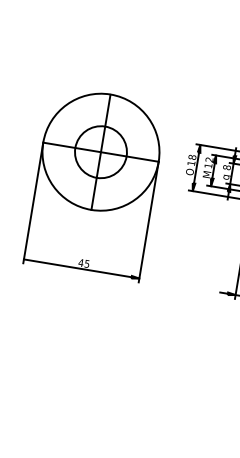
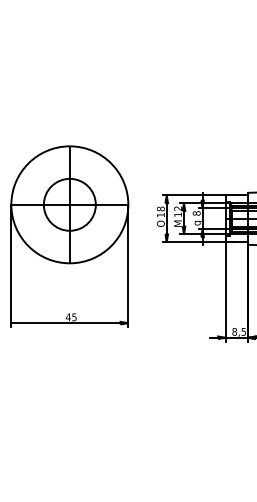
part: (95, 183) -> (69, 236), moved

